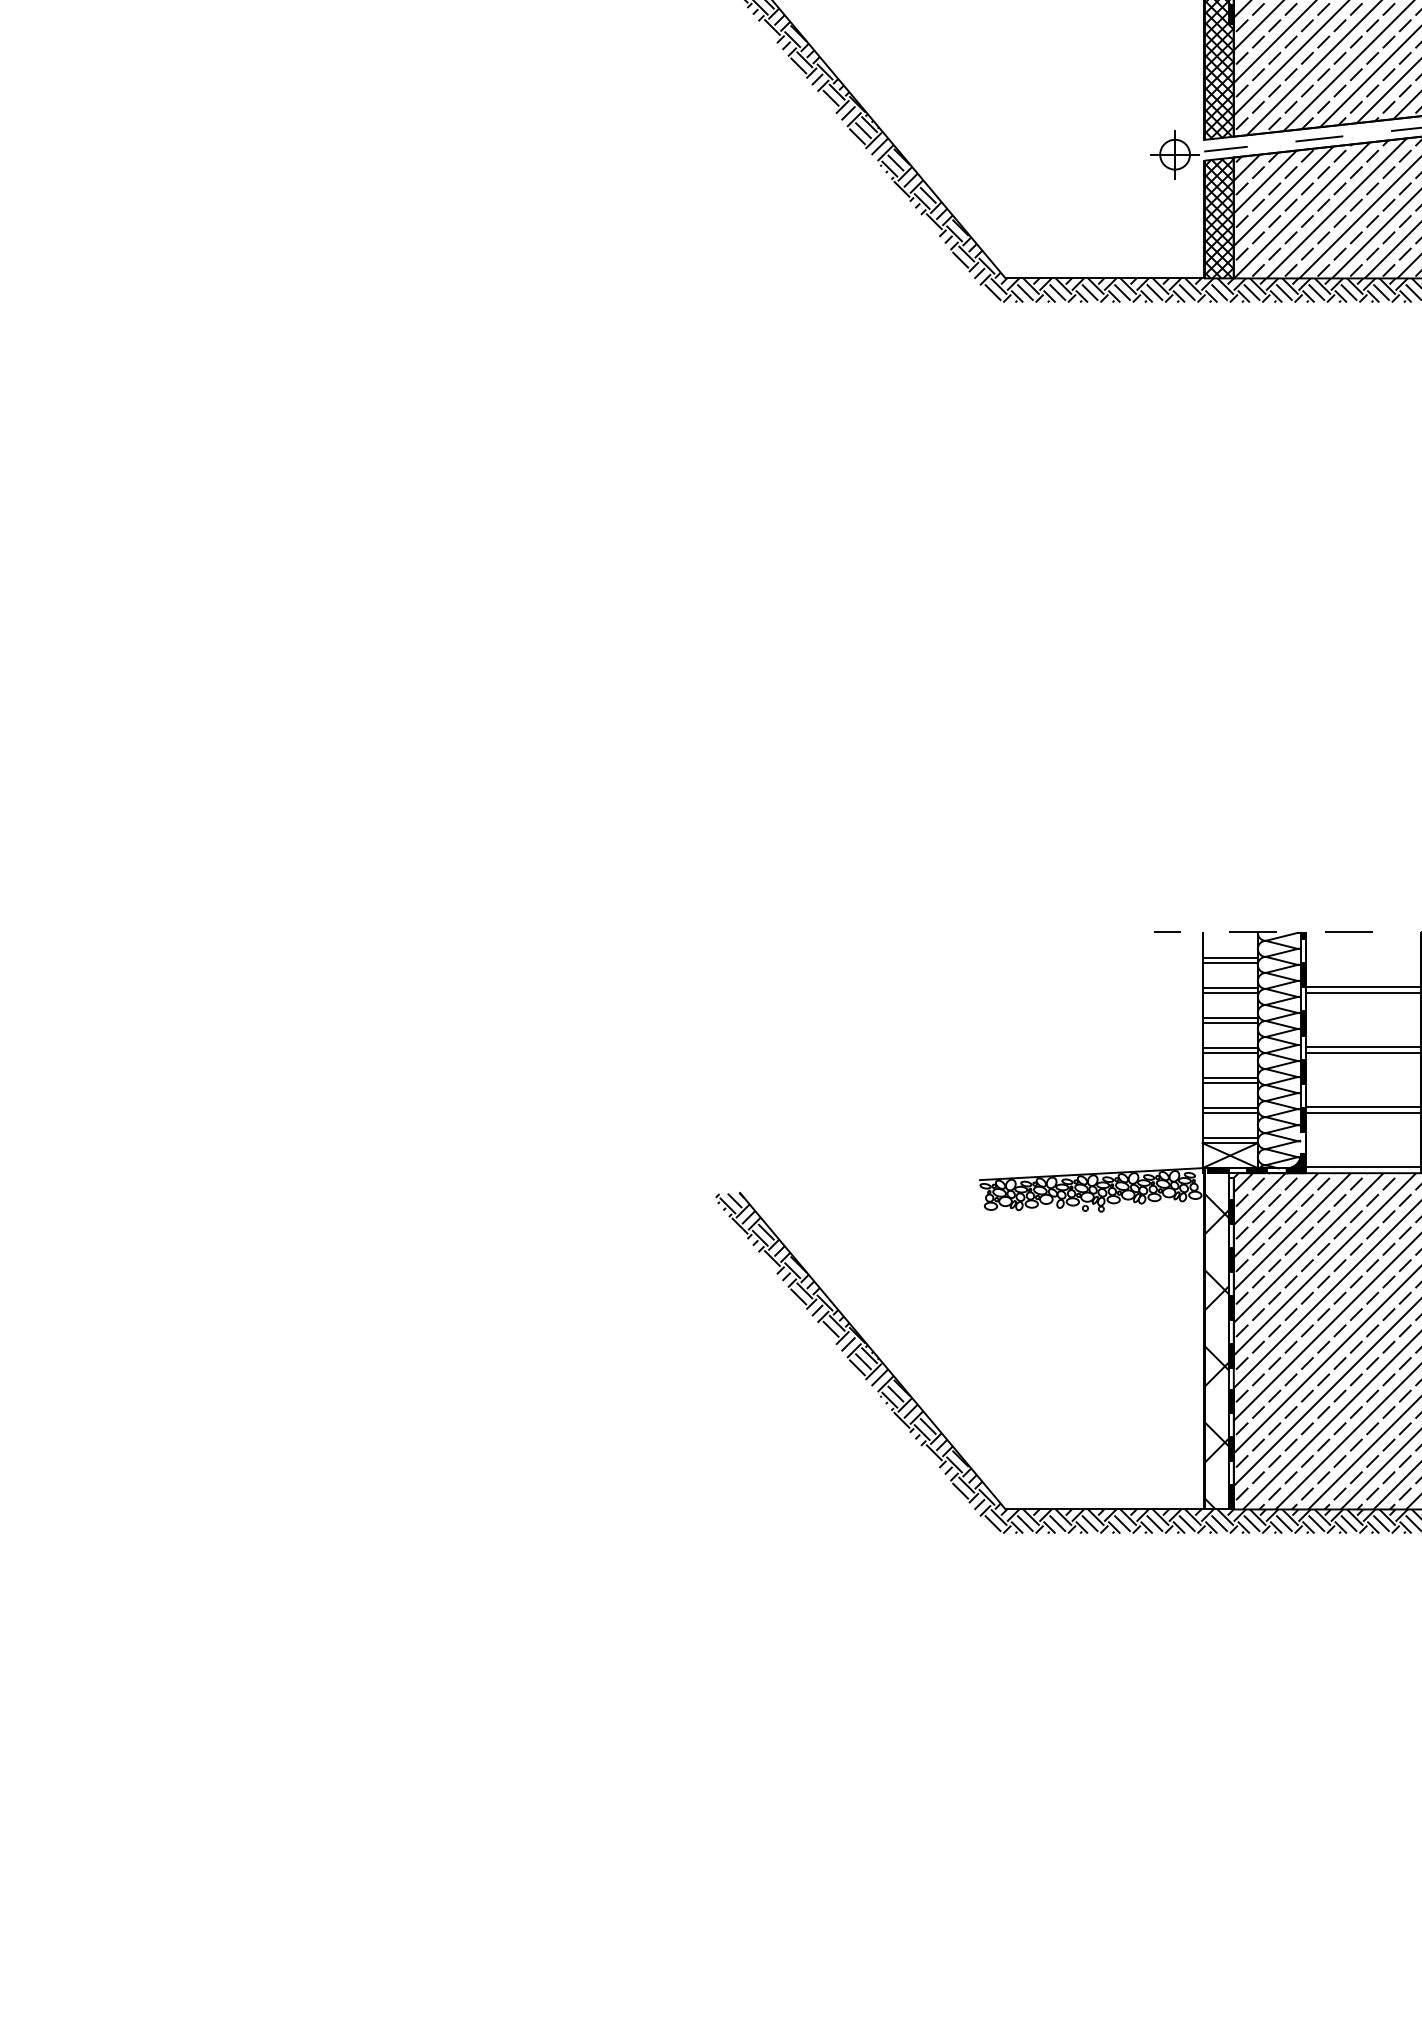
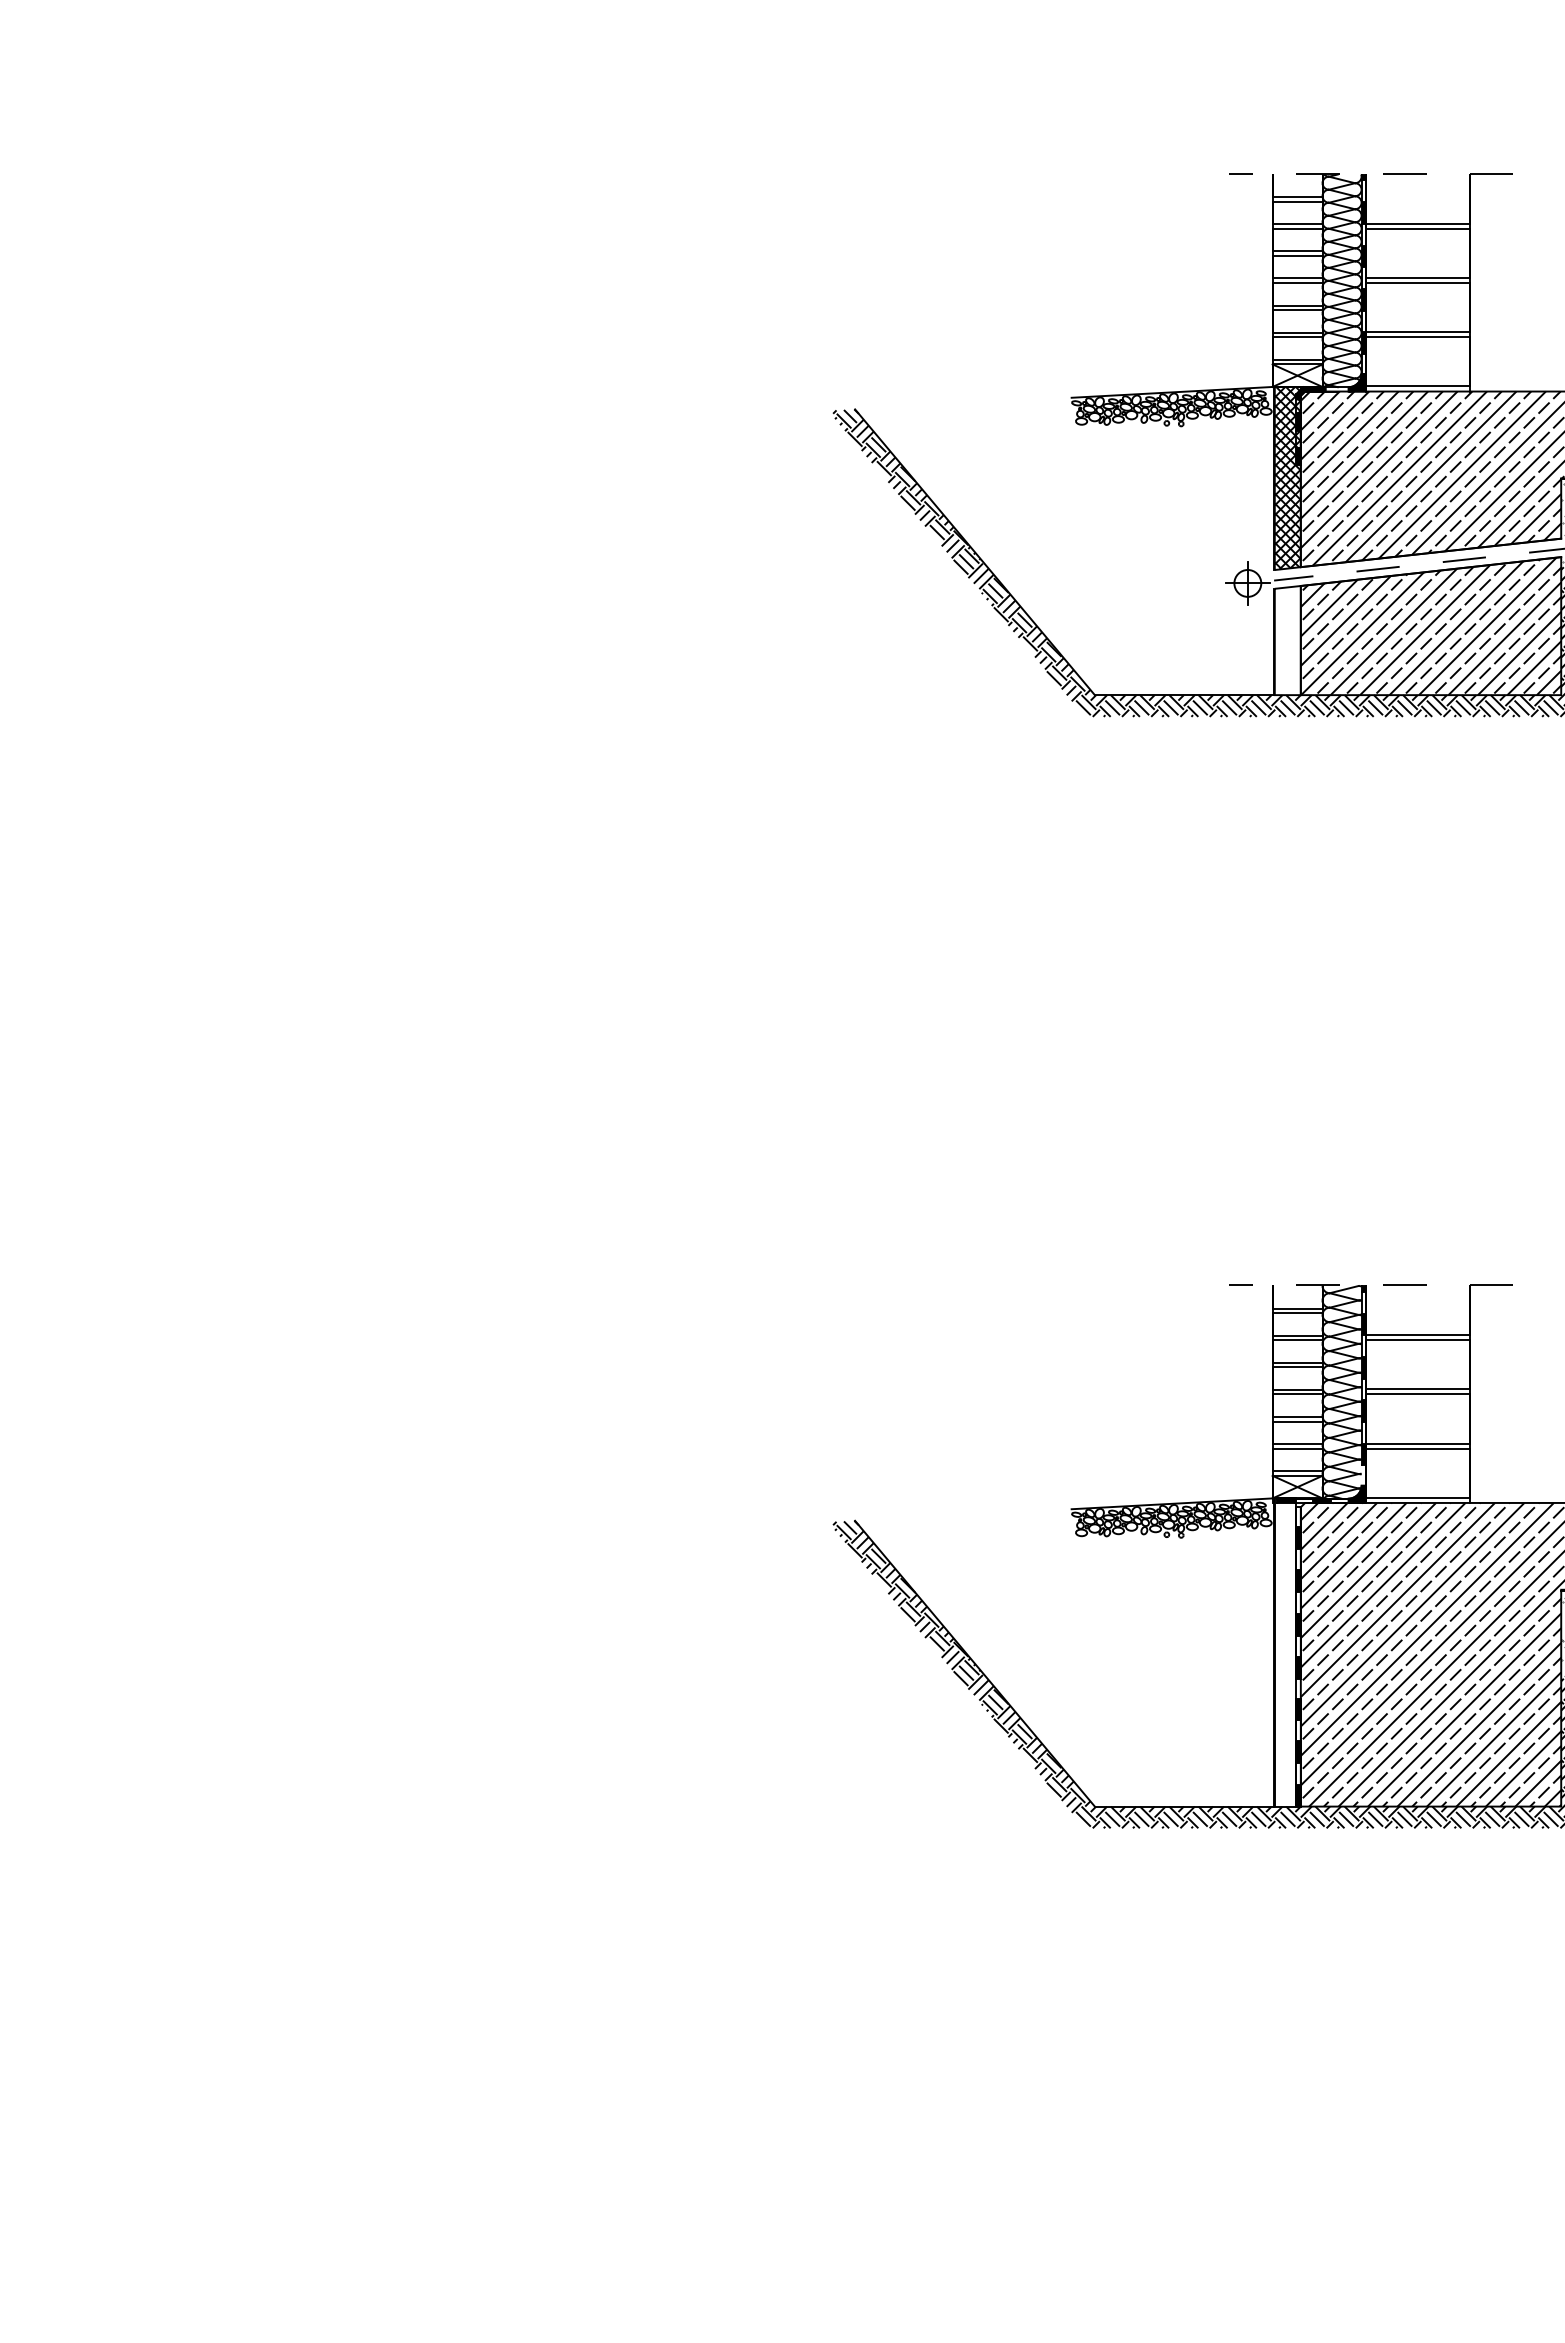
hatch: (1219, 217) -> (1287, 640), removed
hatch: (1216, 1350) -> (1285, 1663), removed

